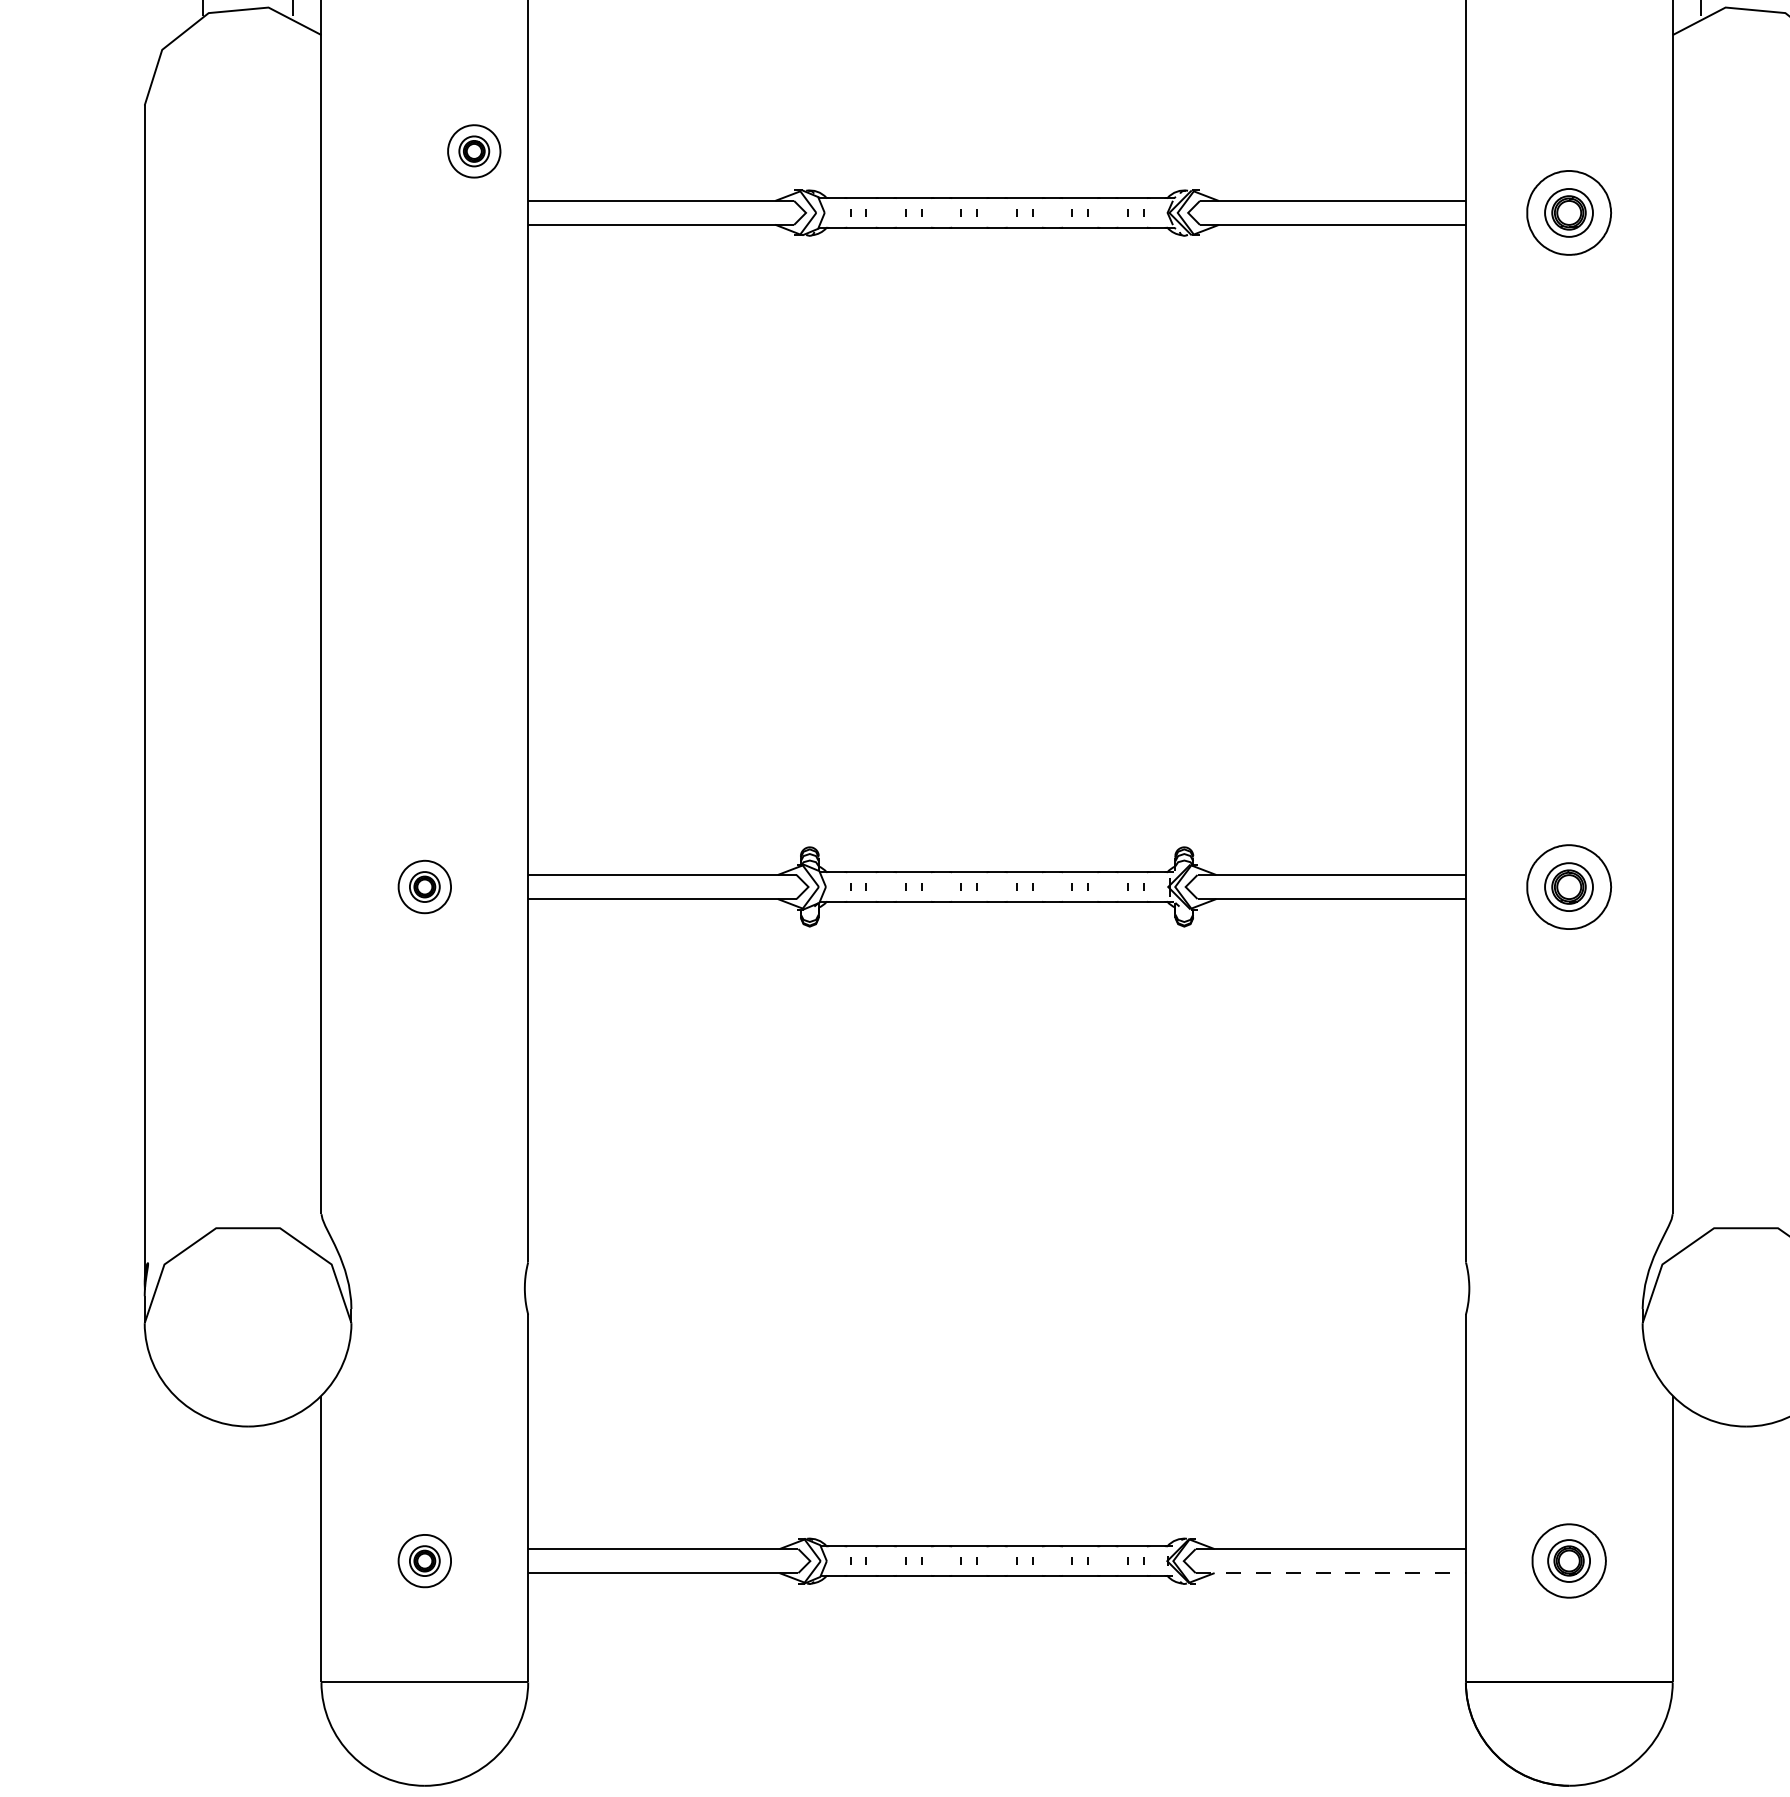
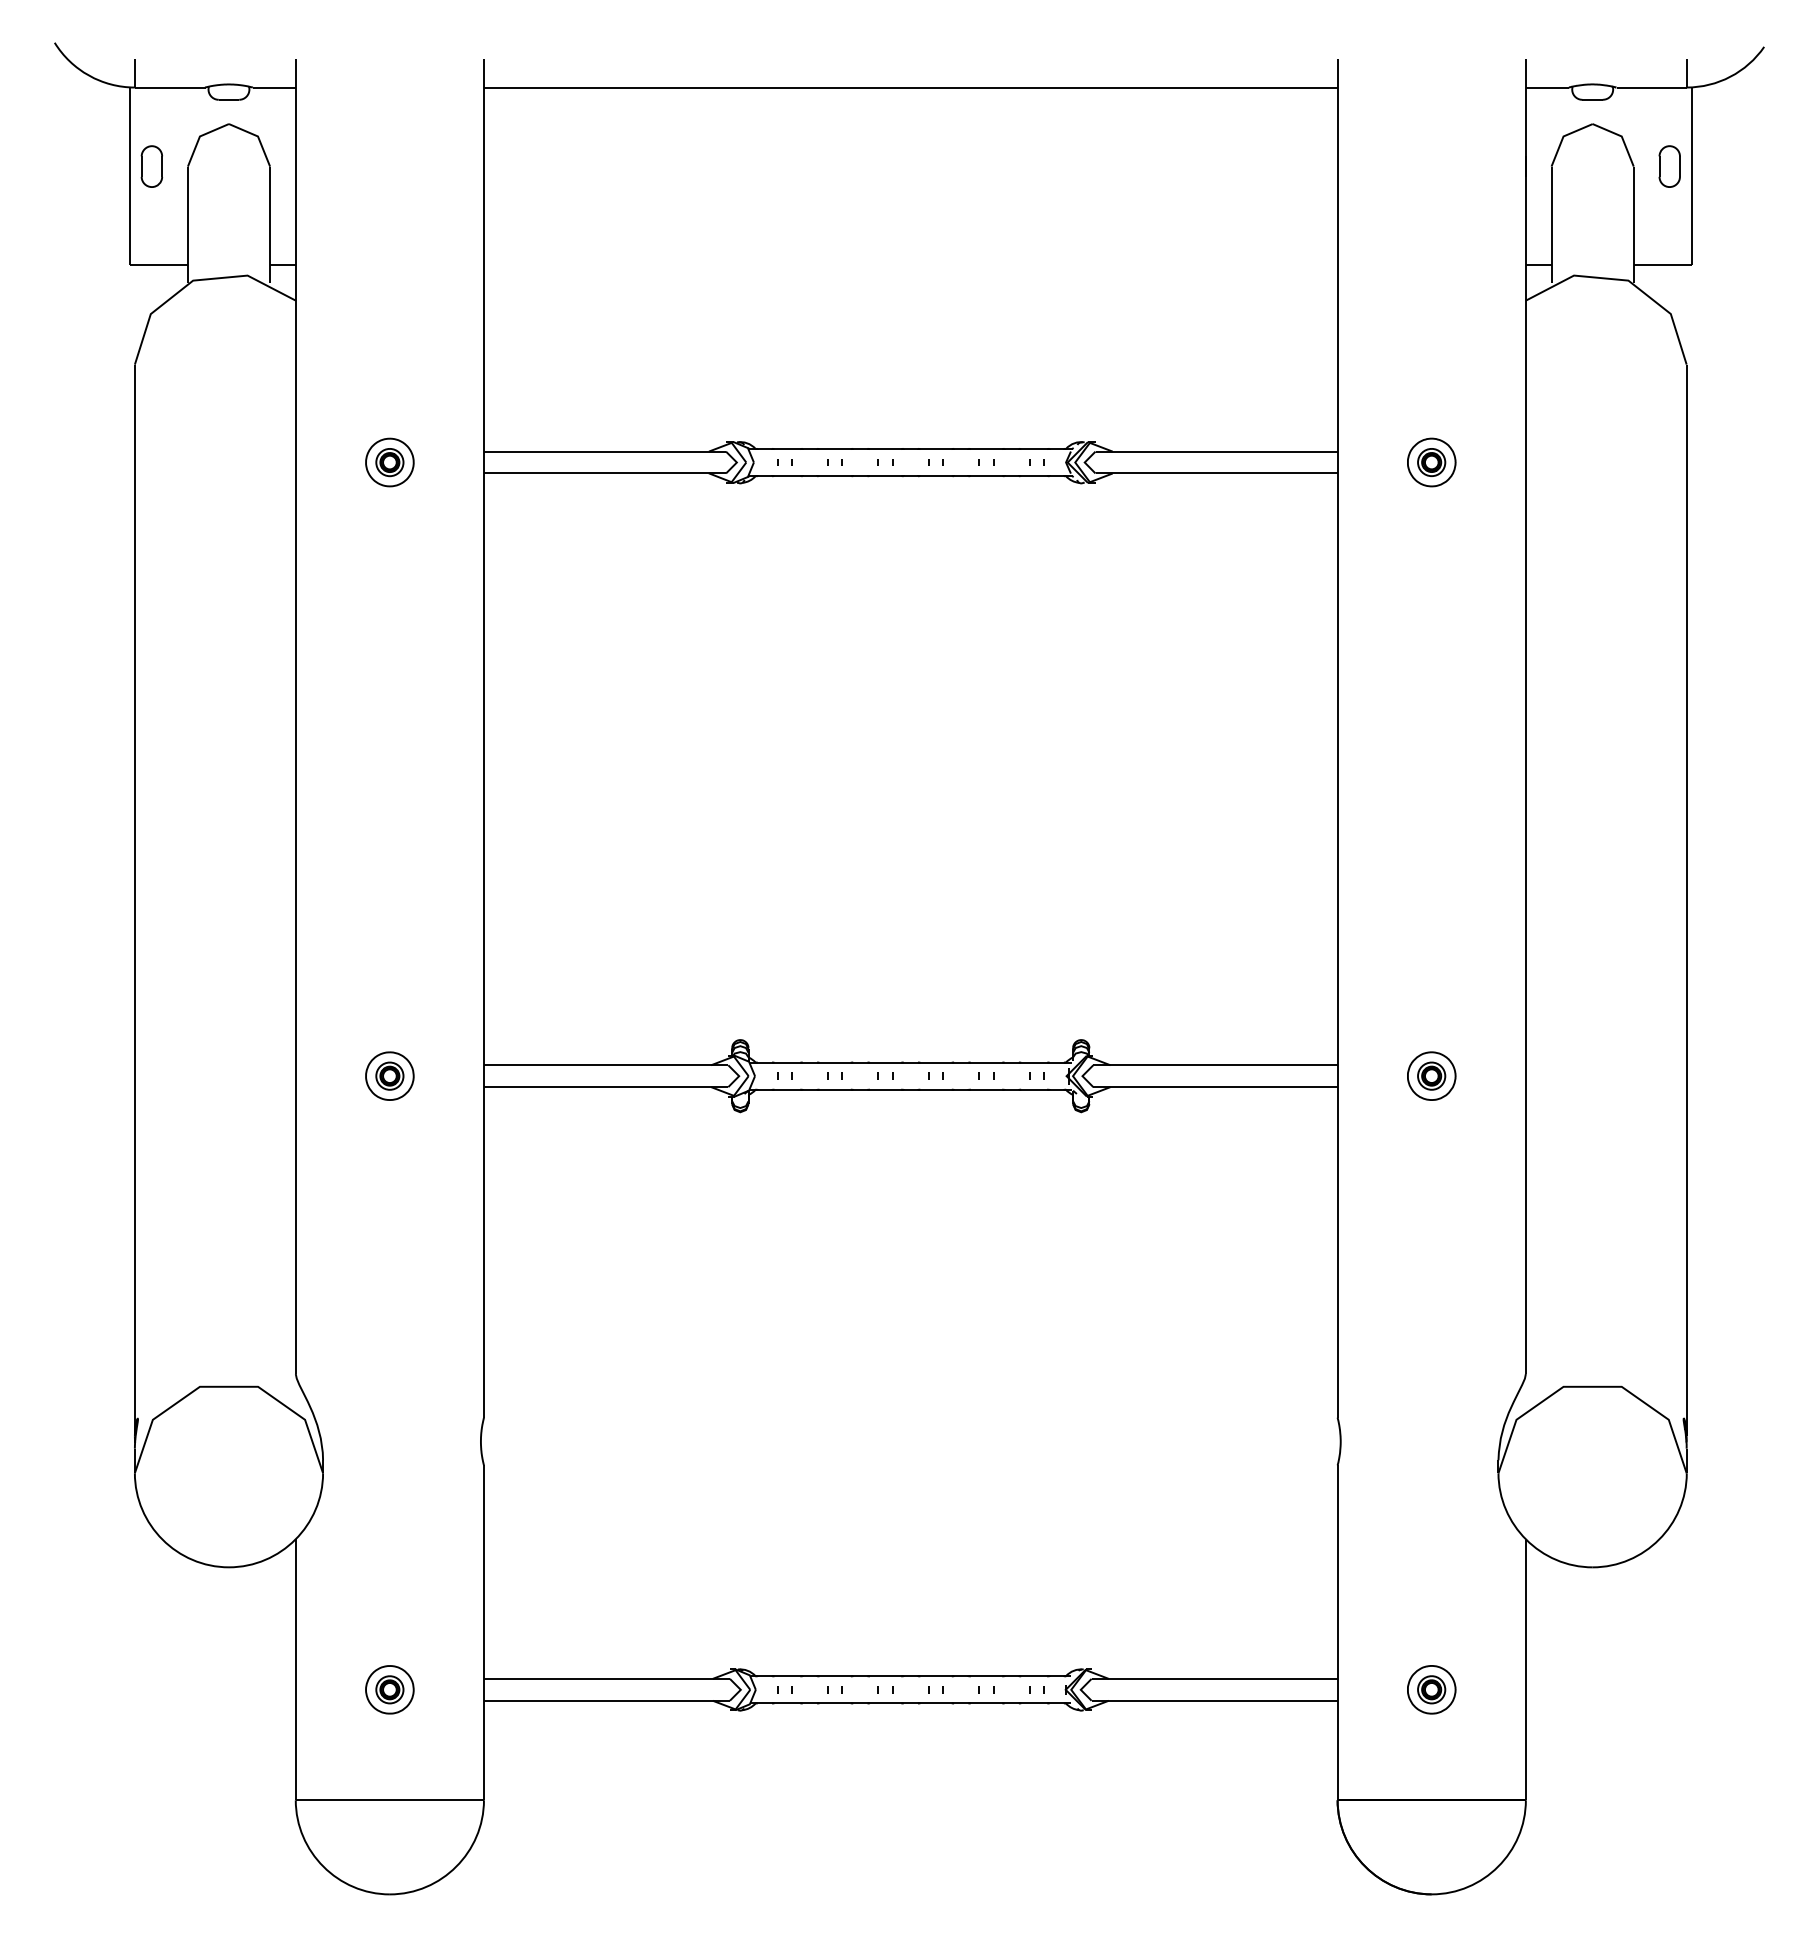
part: (473, 151) -> (389, 462), moved
part: (1569, 212) -> (1431, 462), size x0.62
part: (1569, 886) -> (1431, 1075), size x0.62
part: (1569, 1560) -> (1431, 1689), size x0.71
line: (1331, 1572) -> (1215, 1700), dashed -> solid

